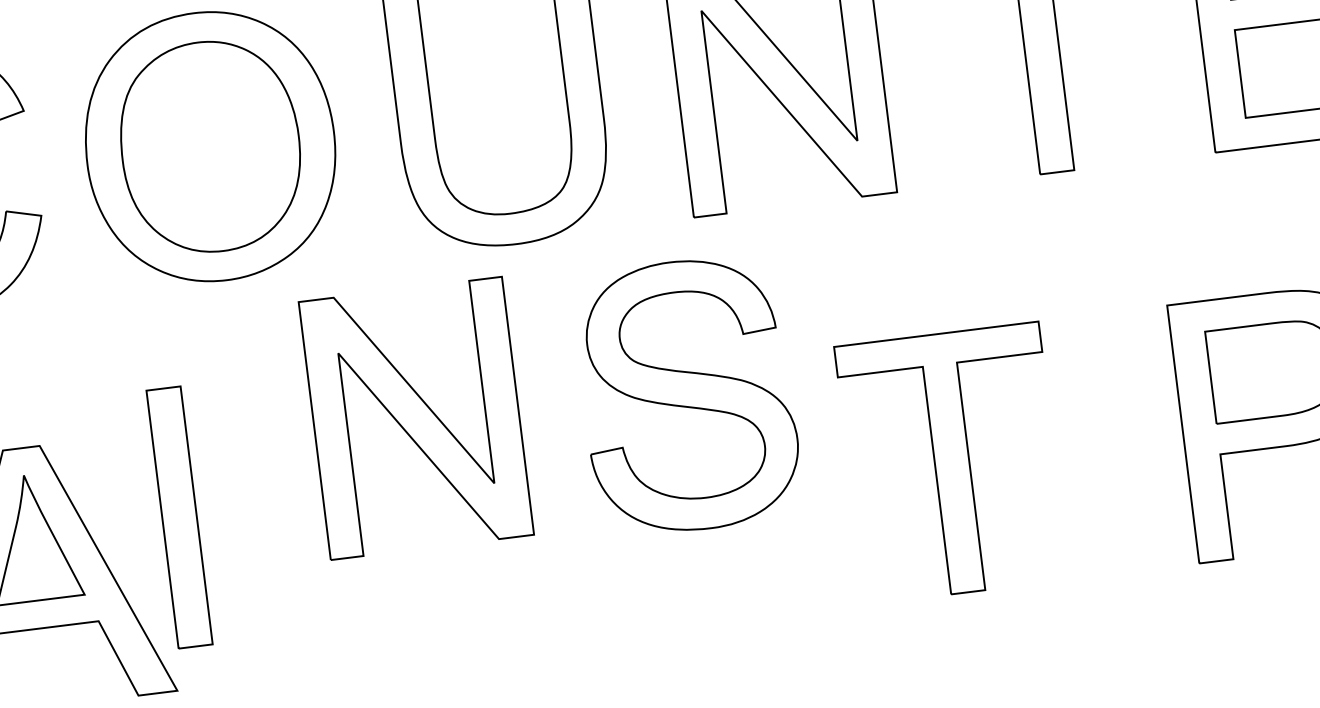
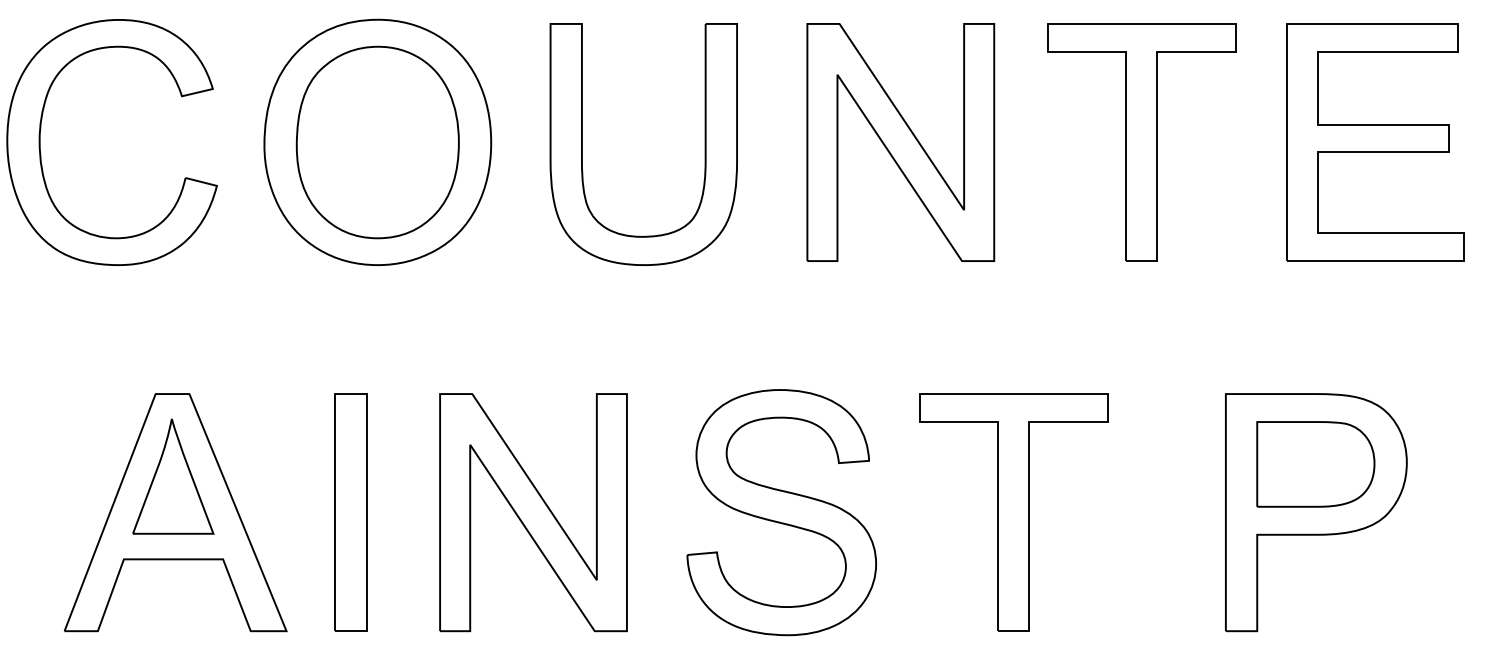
part: (687, 395) -> (781, 512), moved
part: (416, 418) -> (533, 512), moved
part: (179, 517) -> (350, 512), moved

